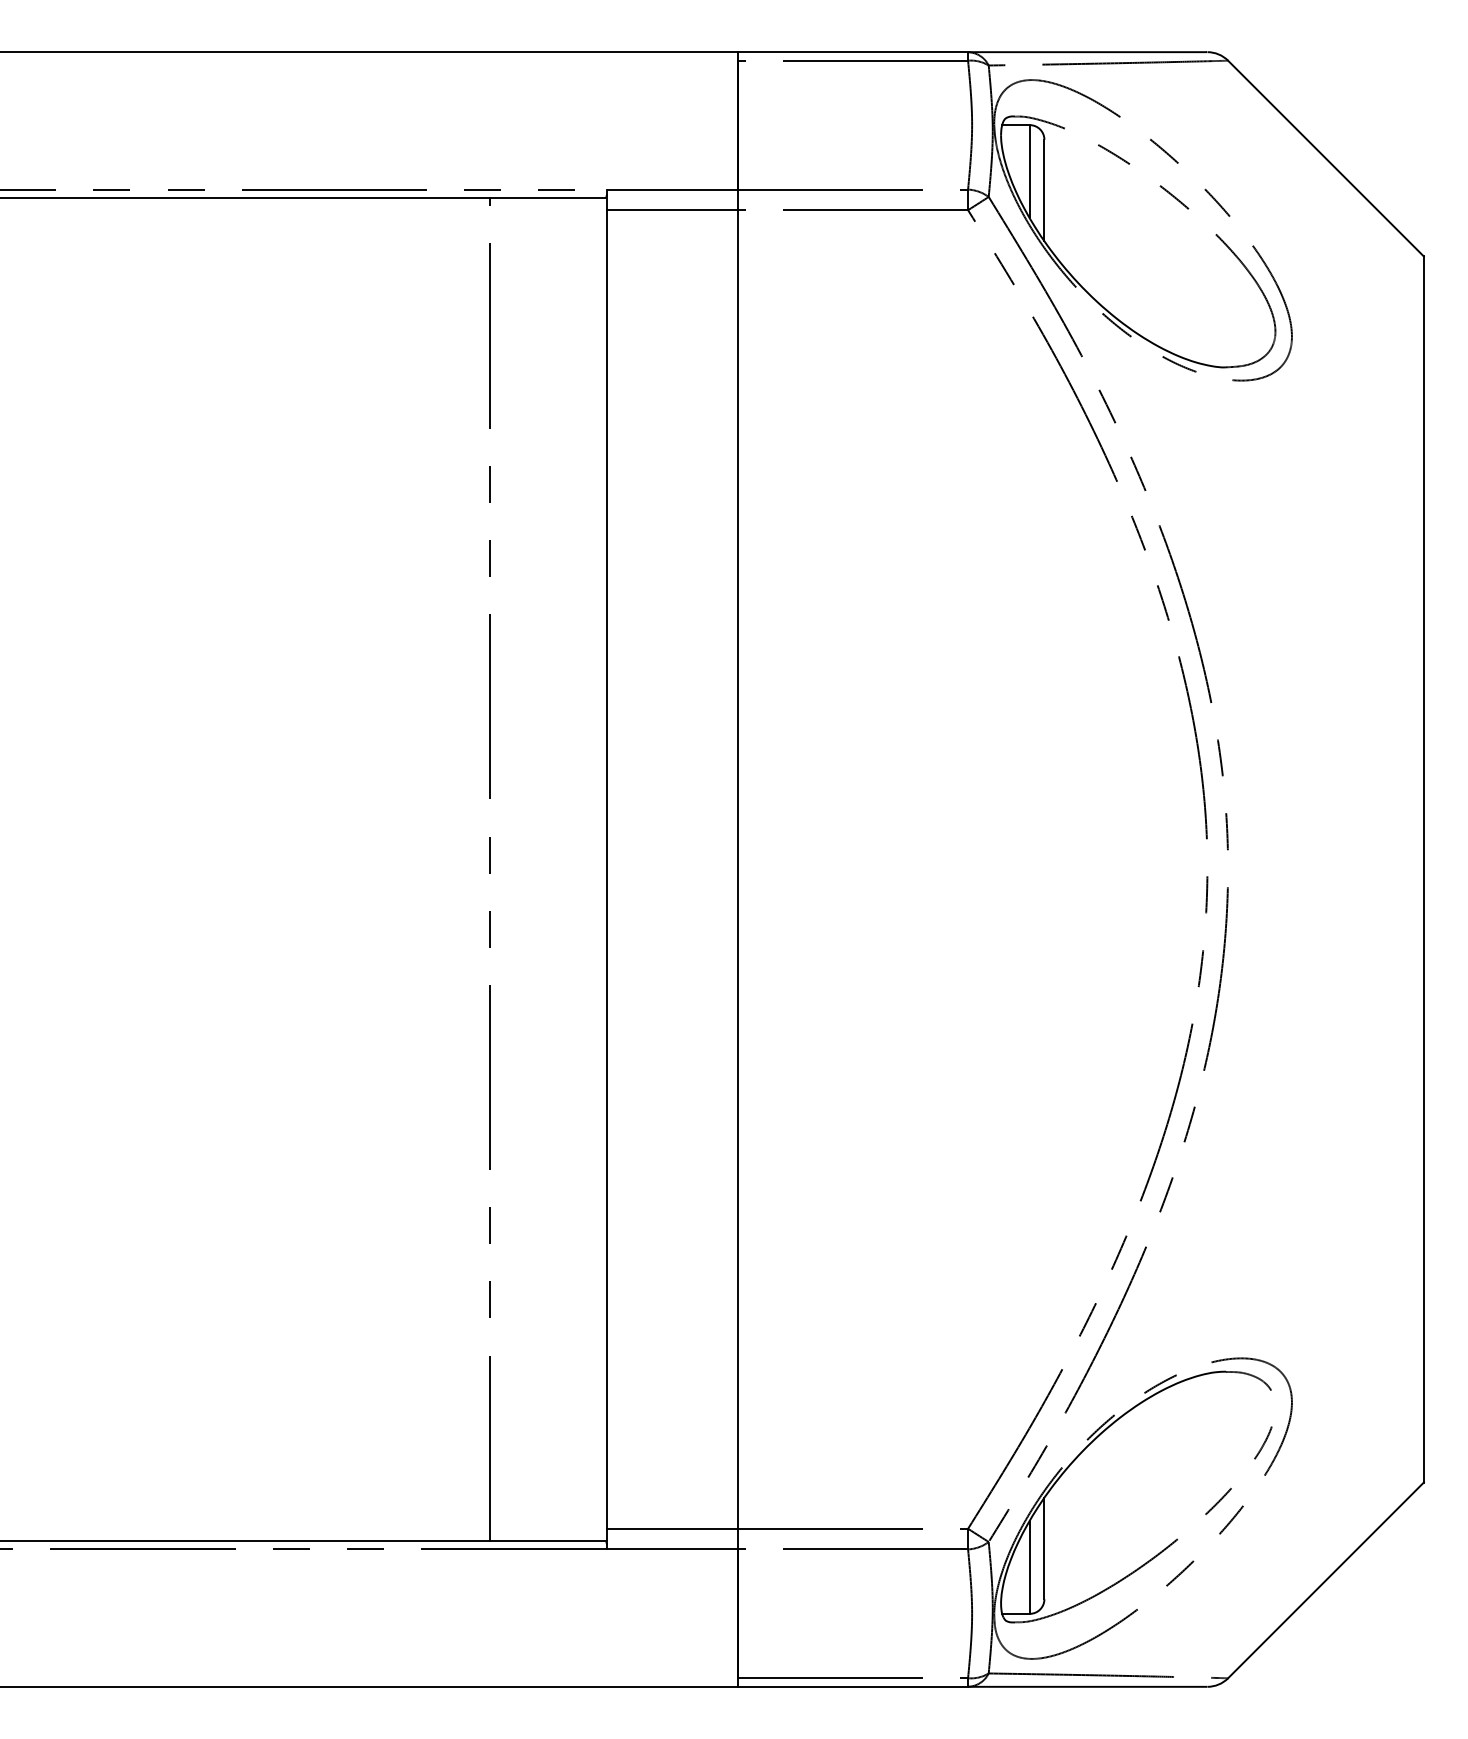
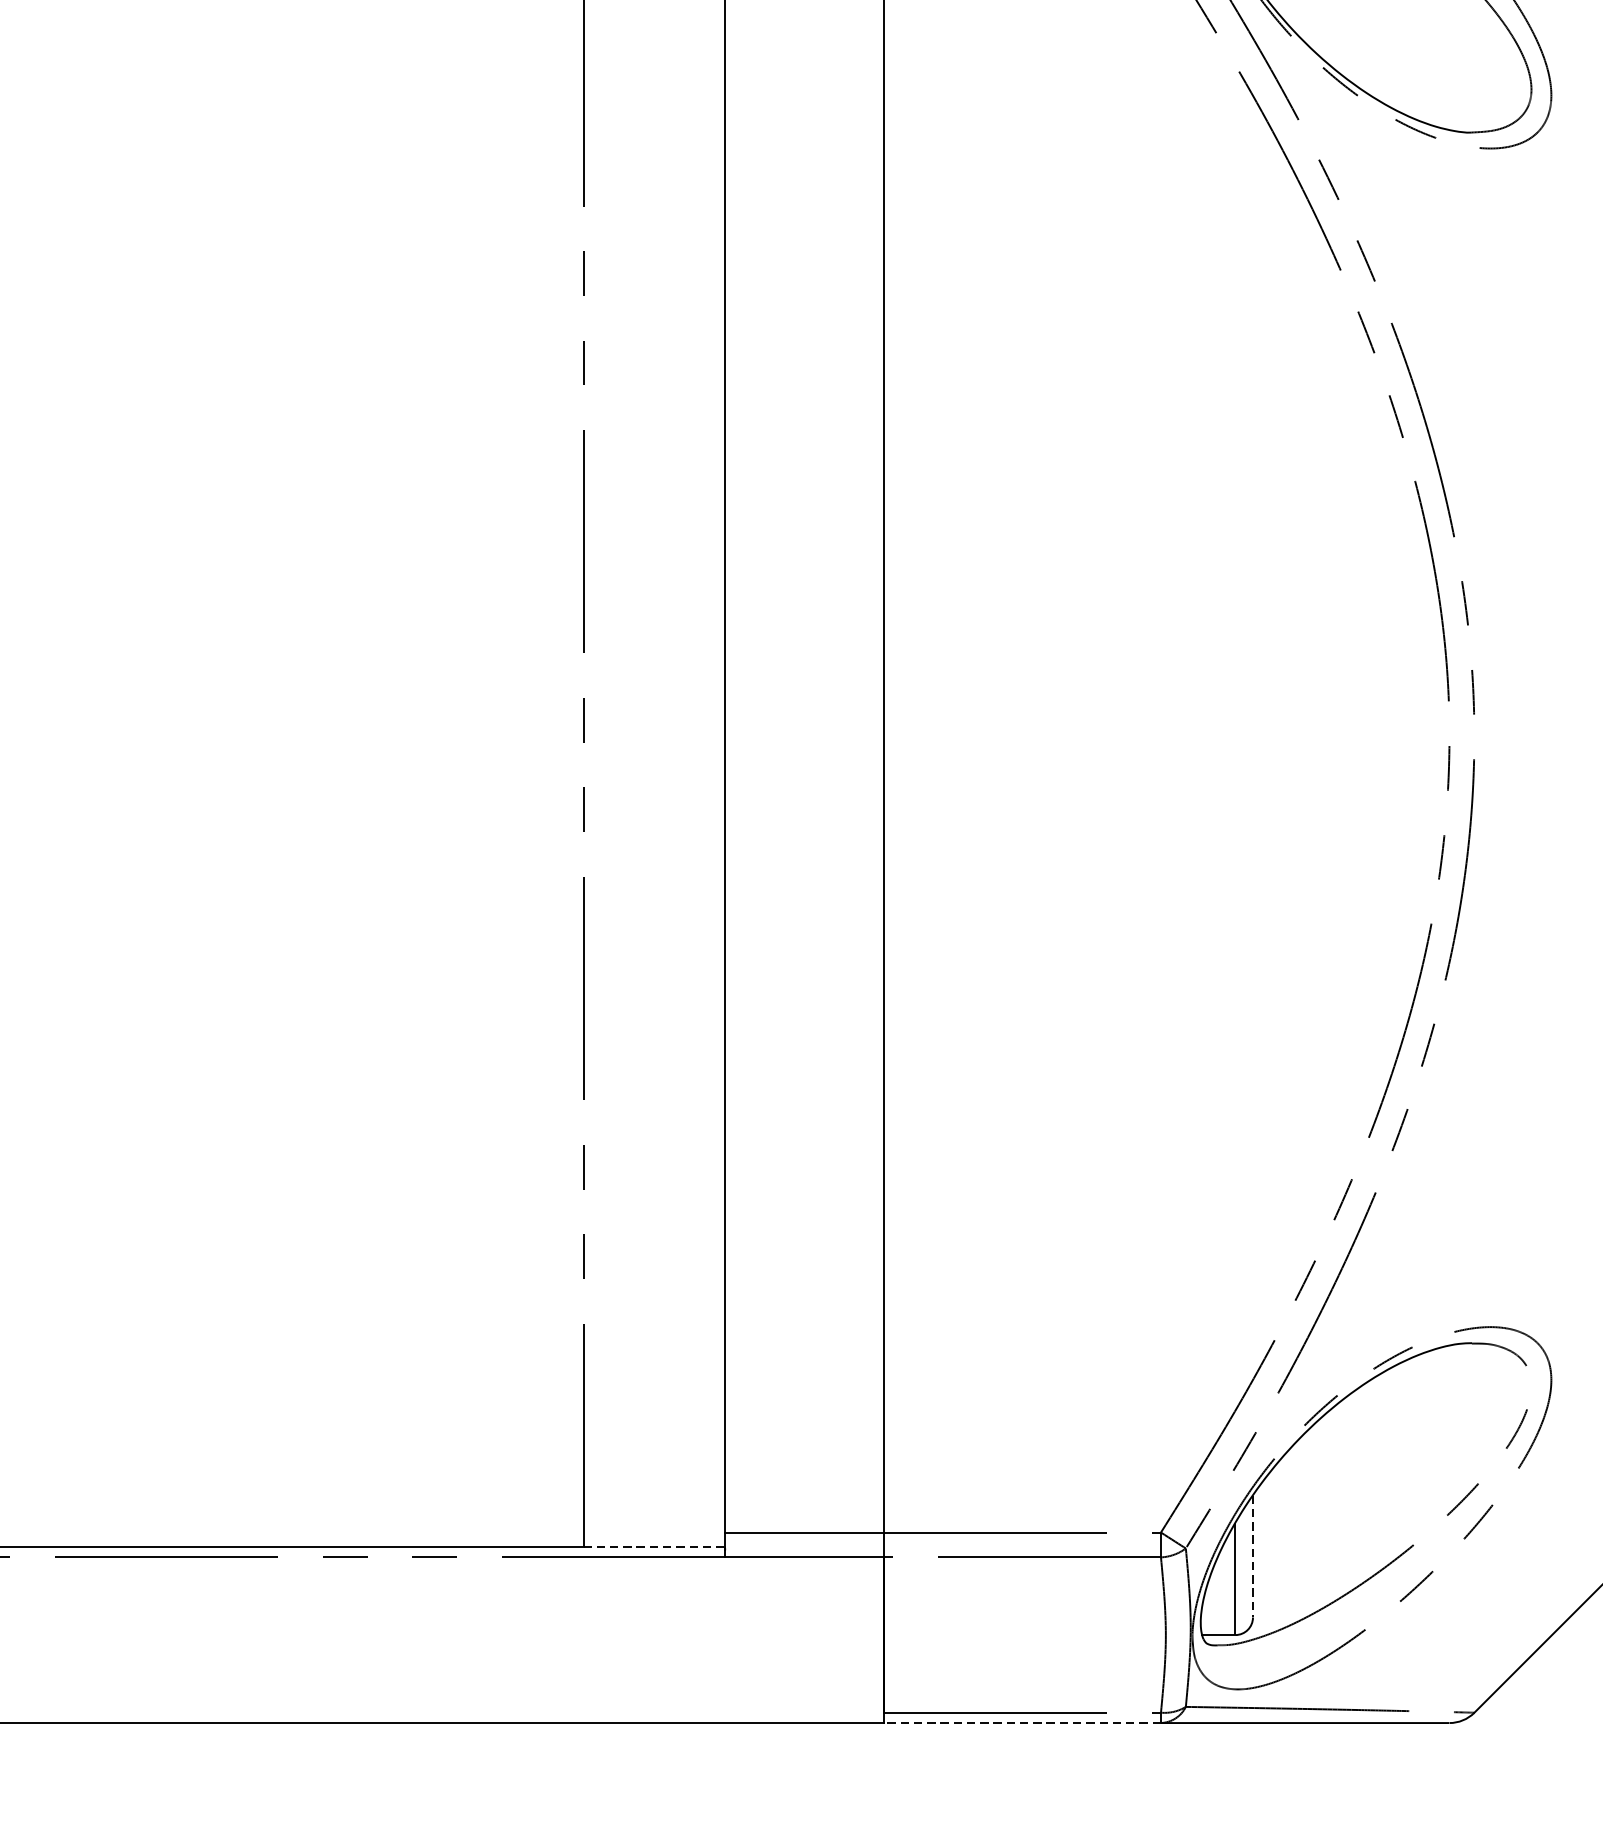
line: (547, 1540) -> (654, 1546), solid -> dashed
line: (1044, 1548) -> (1253, 1556), solid -> dashed
line: (852, 1686) -> (1021, 1722), solid -> dashed

